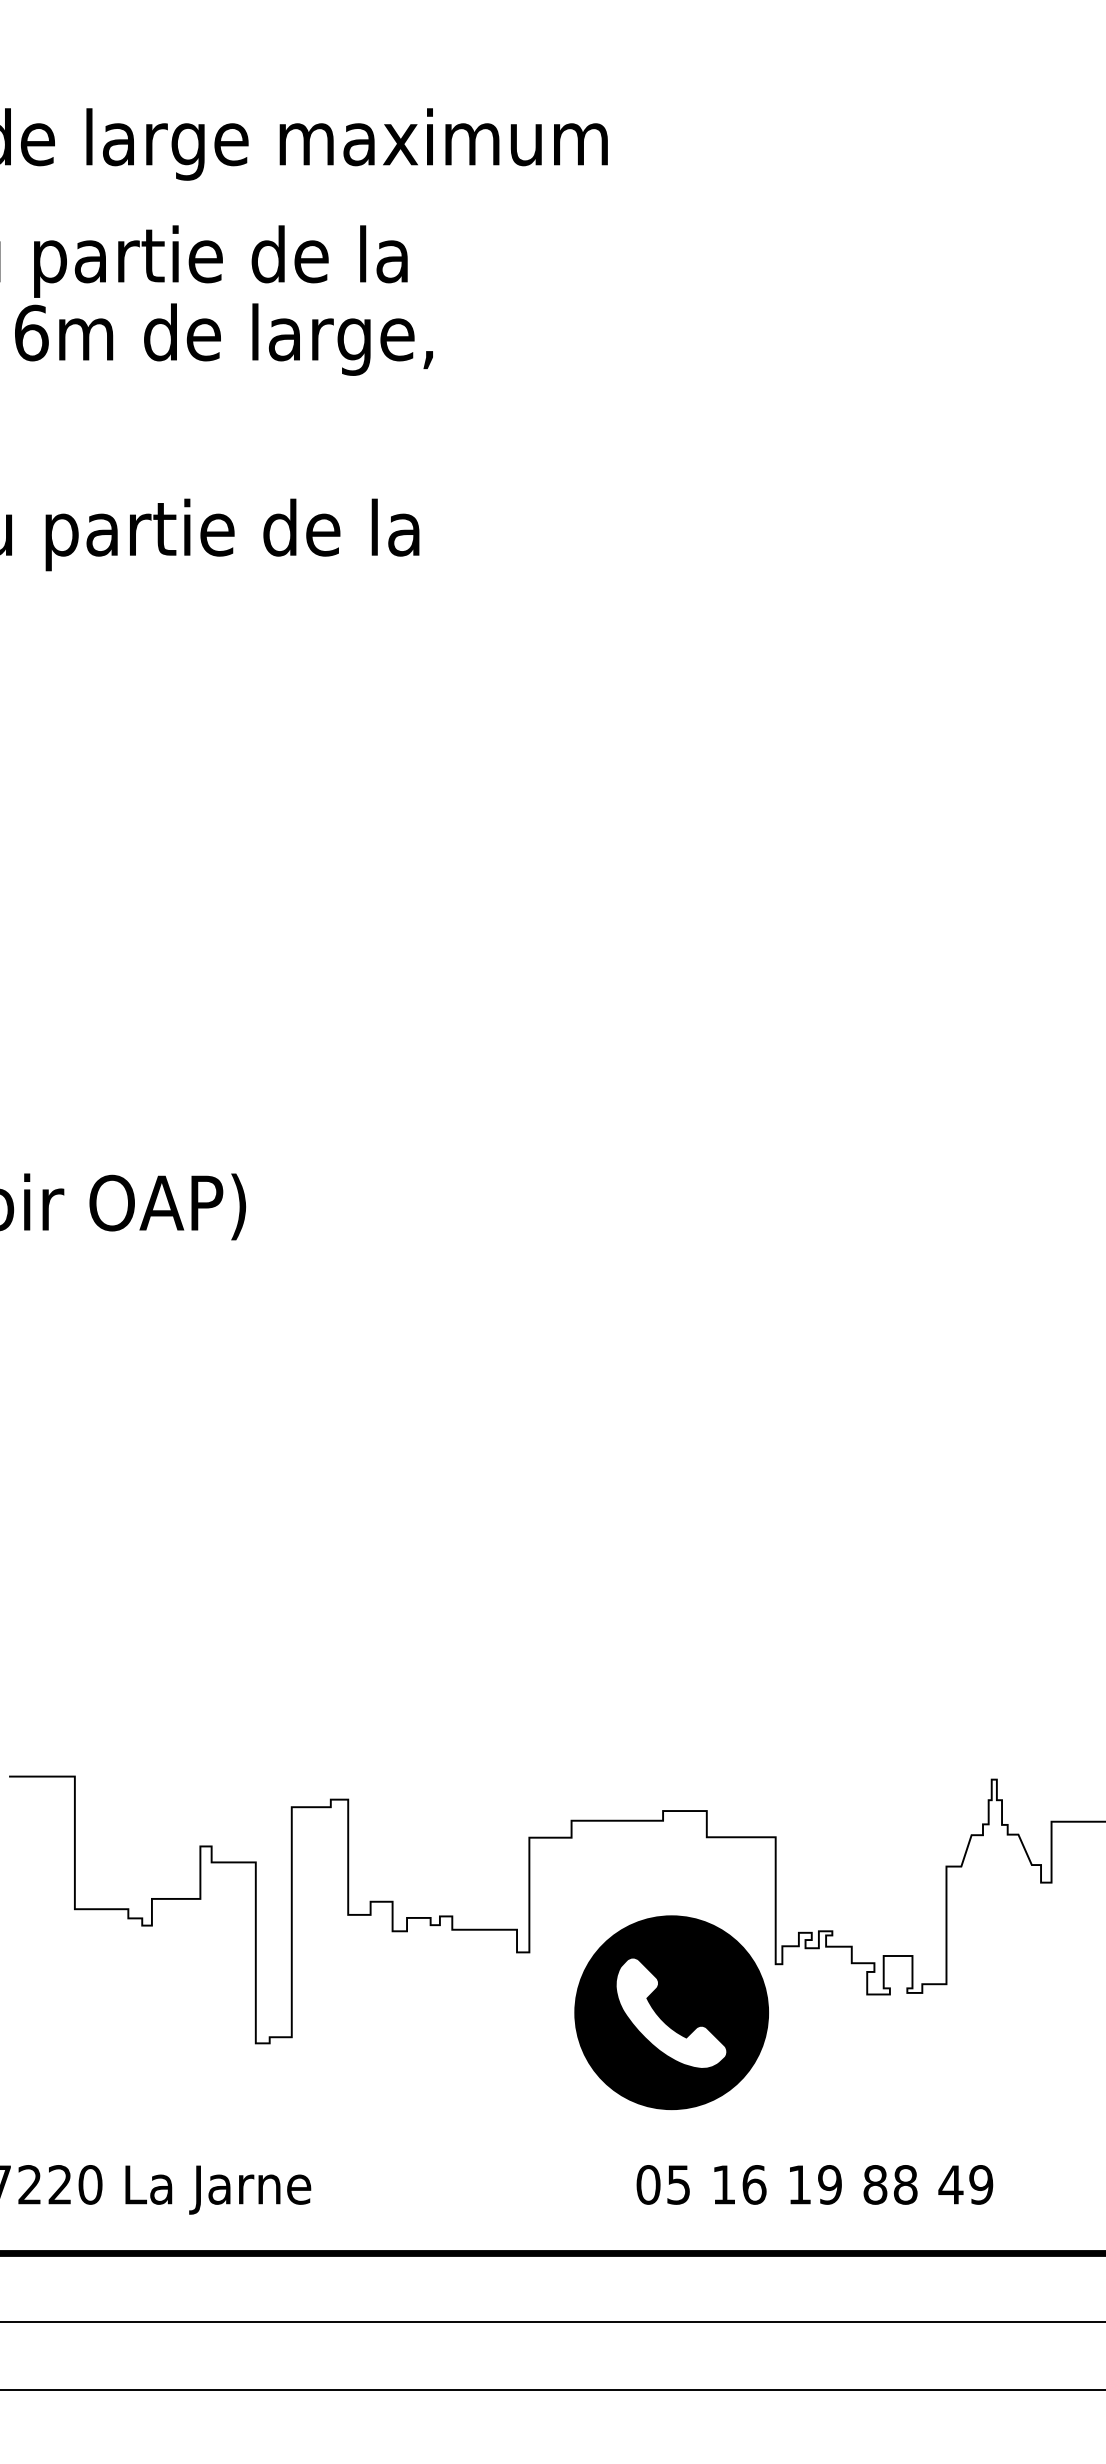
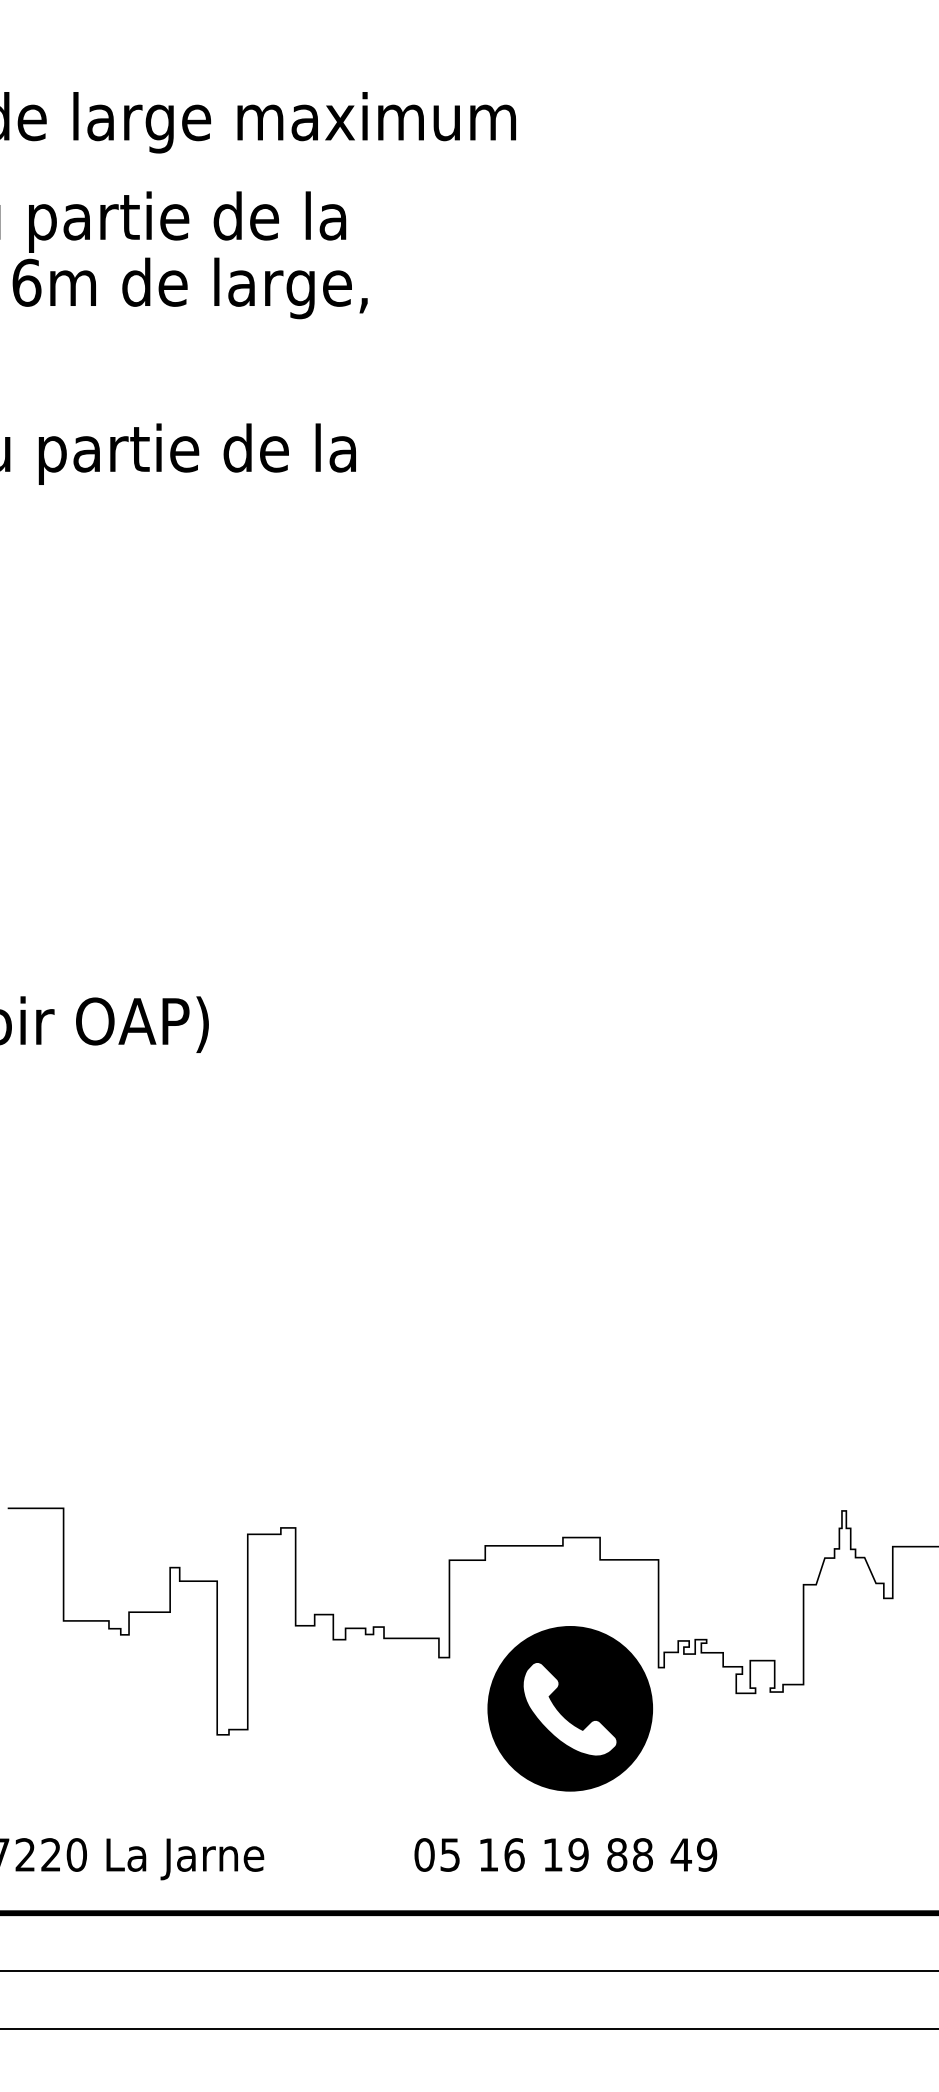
text: (814, 2184) -> (565, 1854), moved

